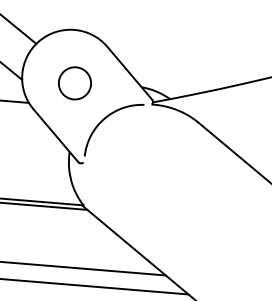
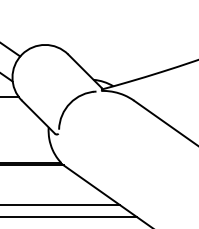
circle: (75, 82) -> (48, 80), removed

